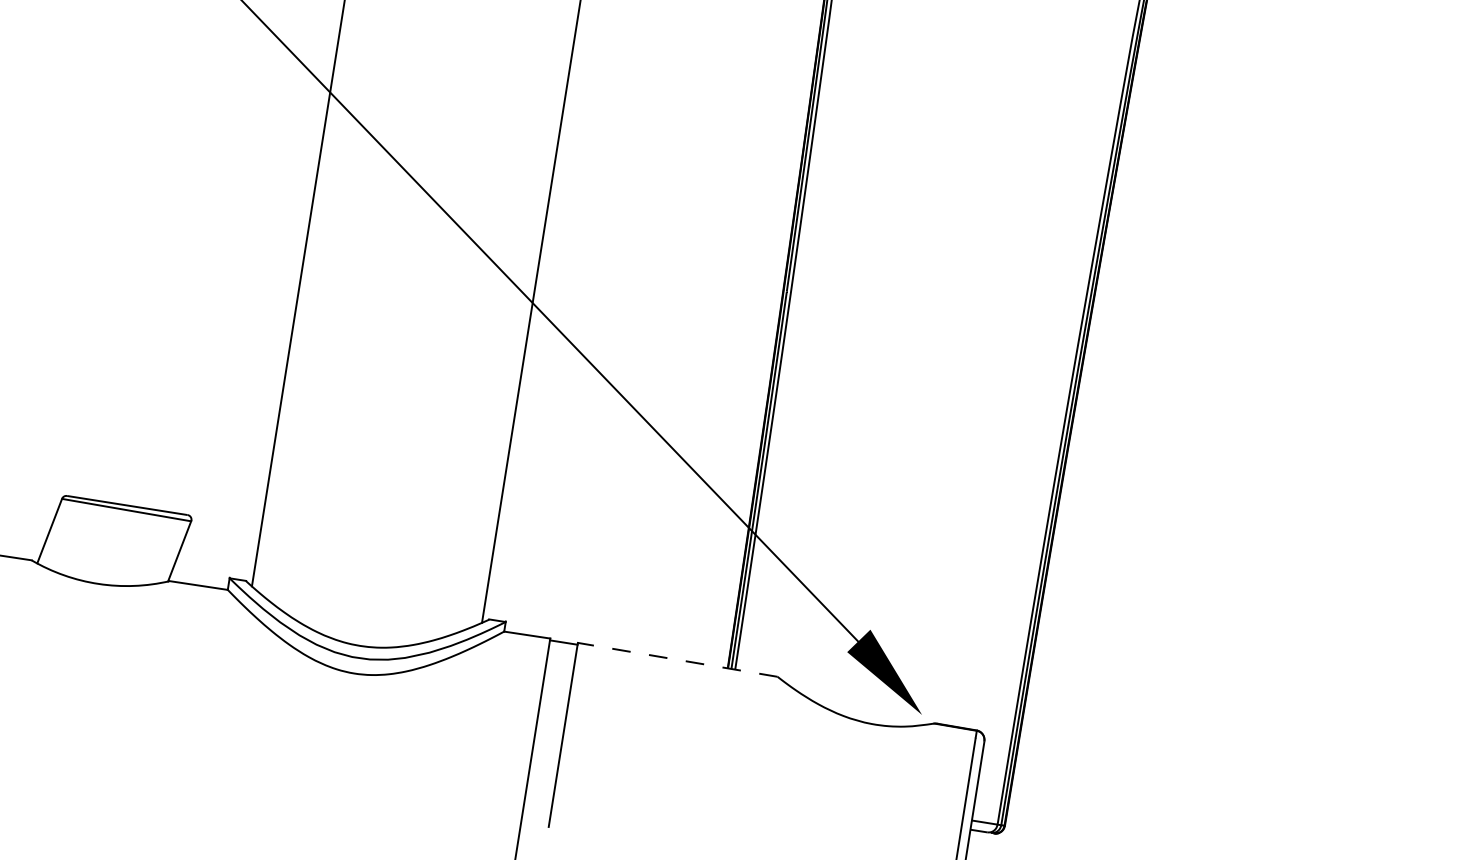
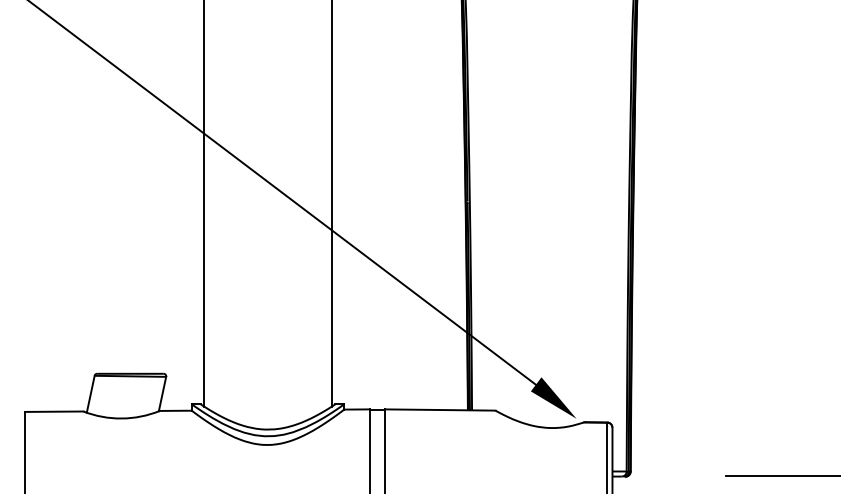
line: (676, 660) -> (439, 410), dashed -> solid

